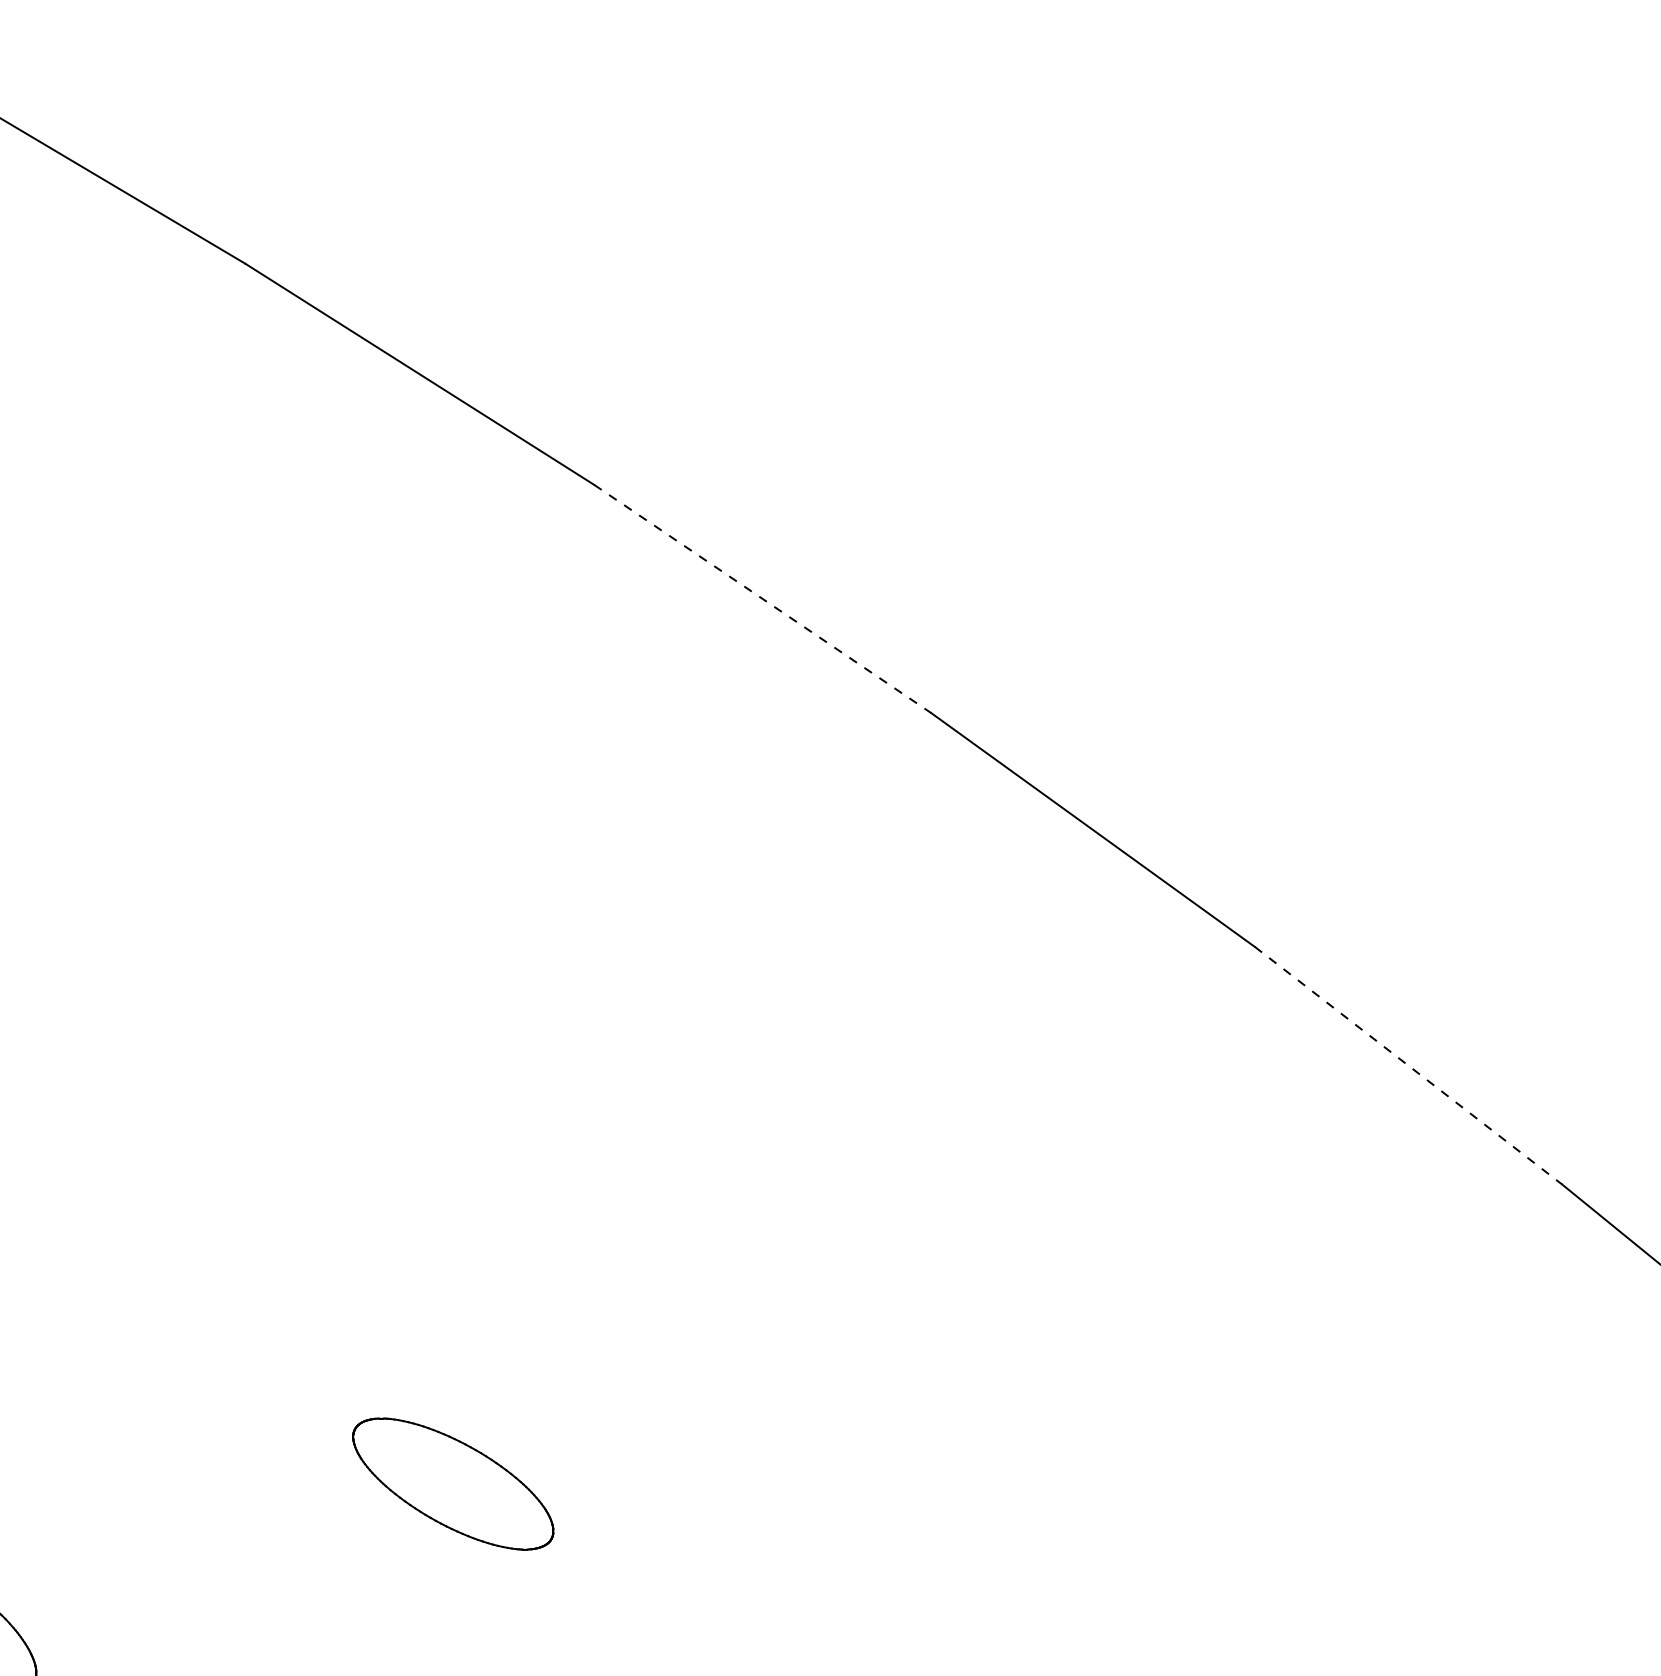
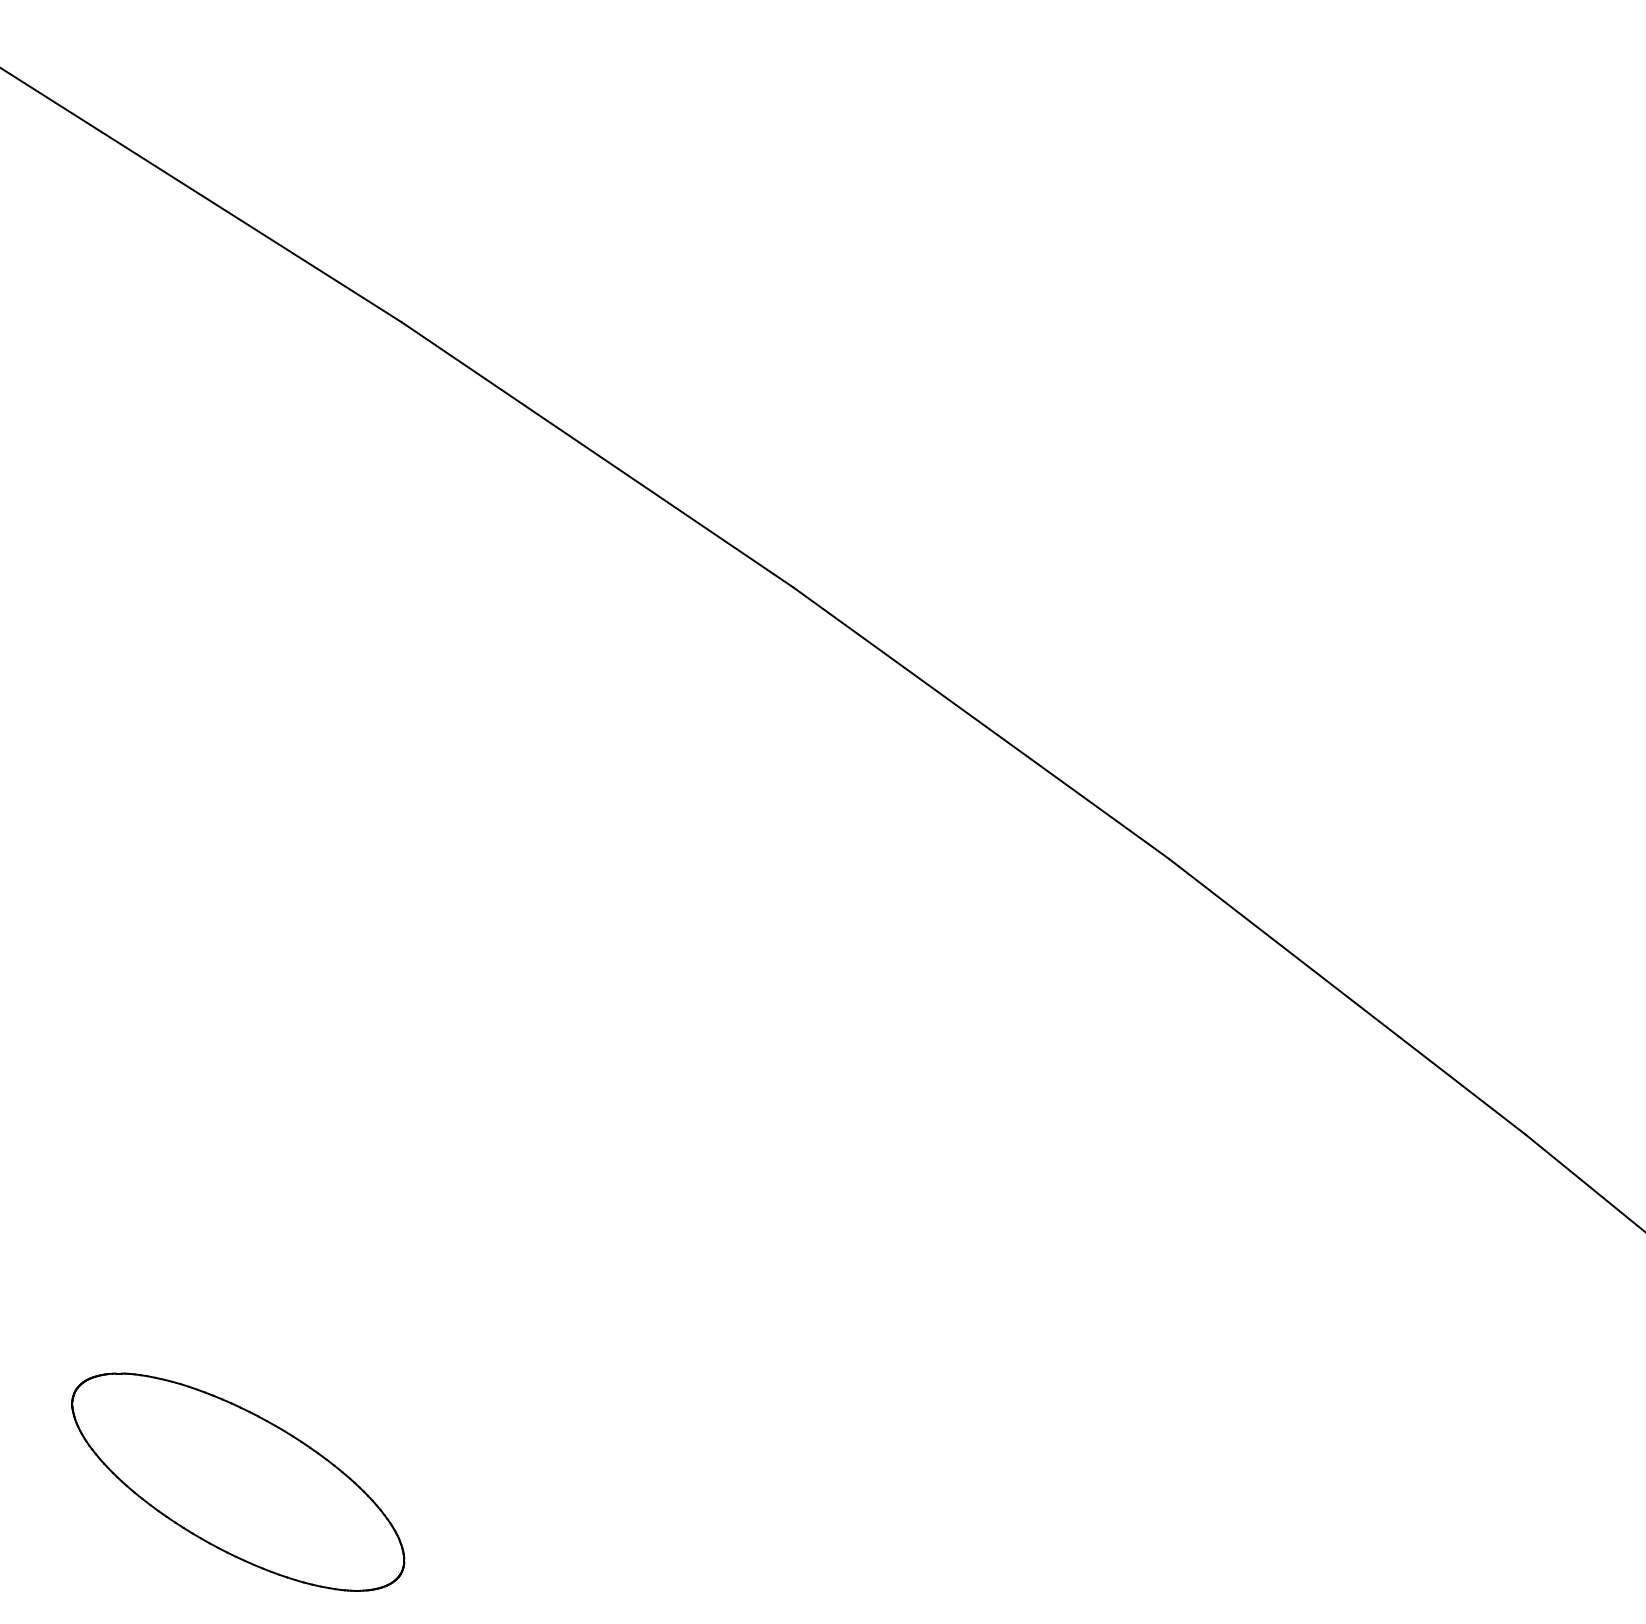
line: (762, 598) -> (597, 454), dashed -> solid
line: (1408, 1066) -> (1347, 997), dashed -> solid
part: (453, 1483) -> (238, 1481), size x1.43

